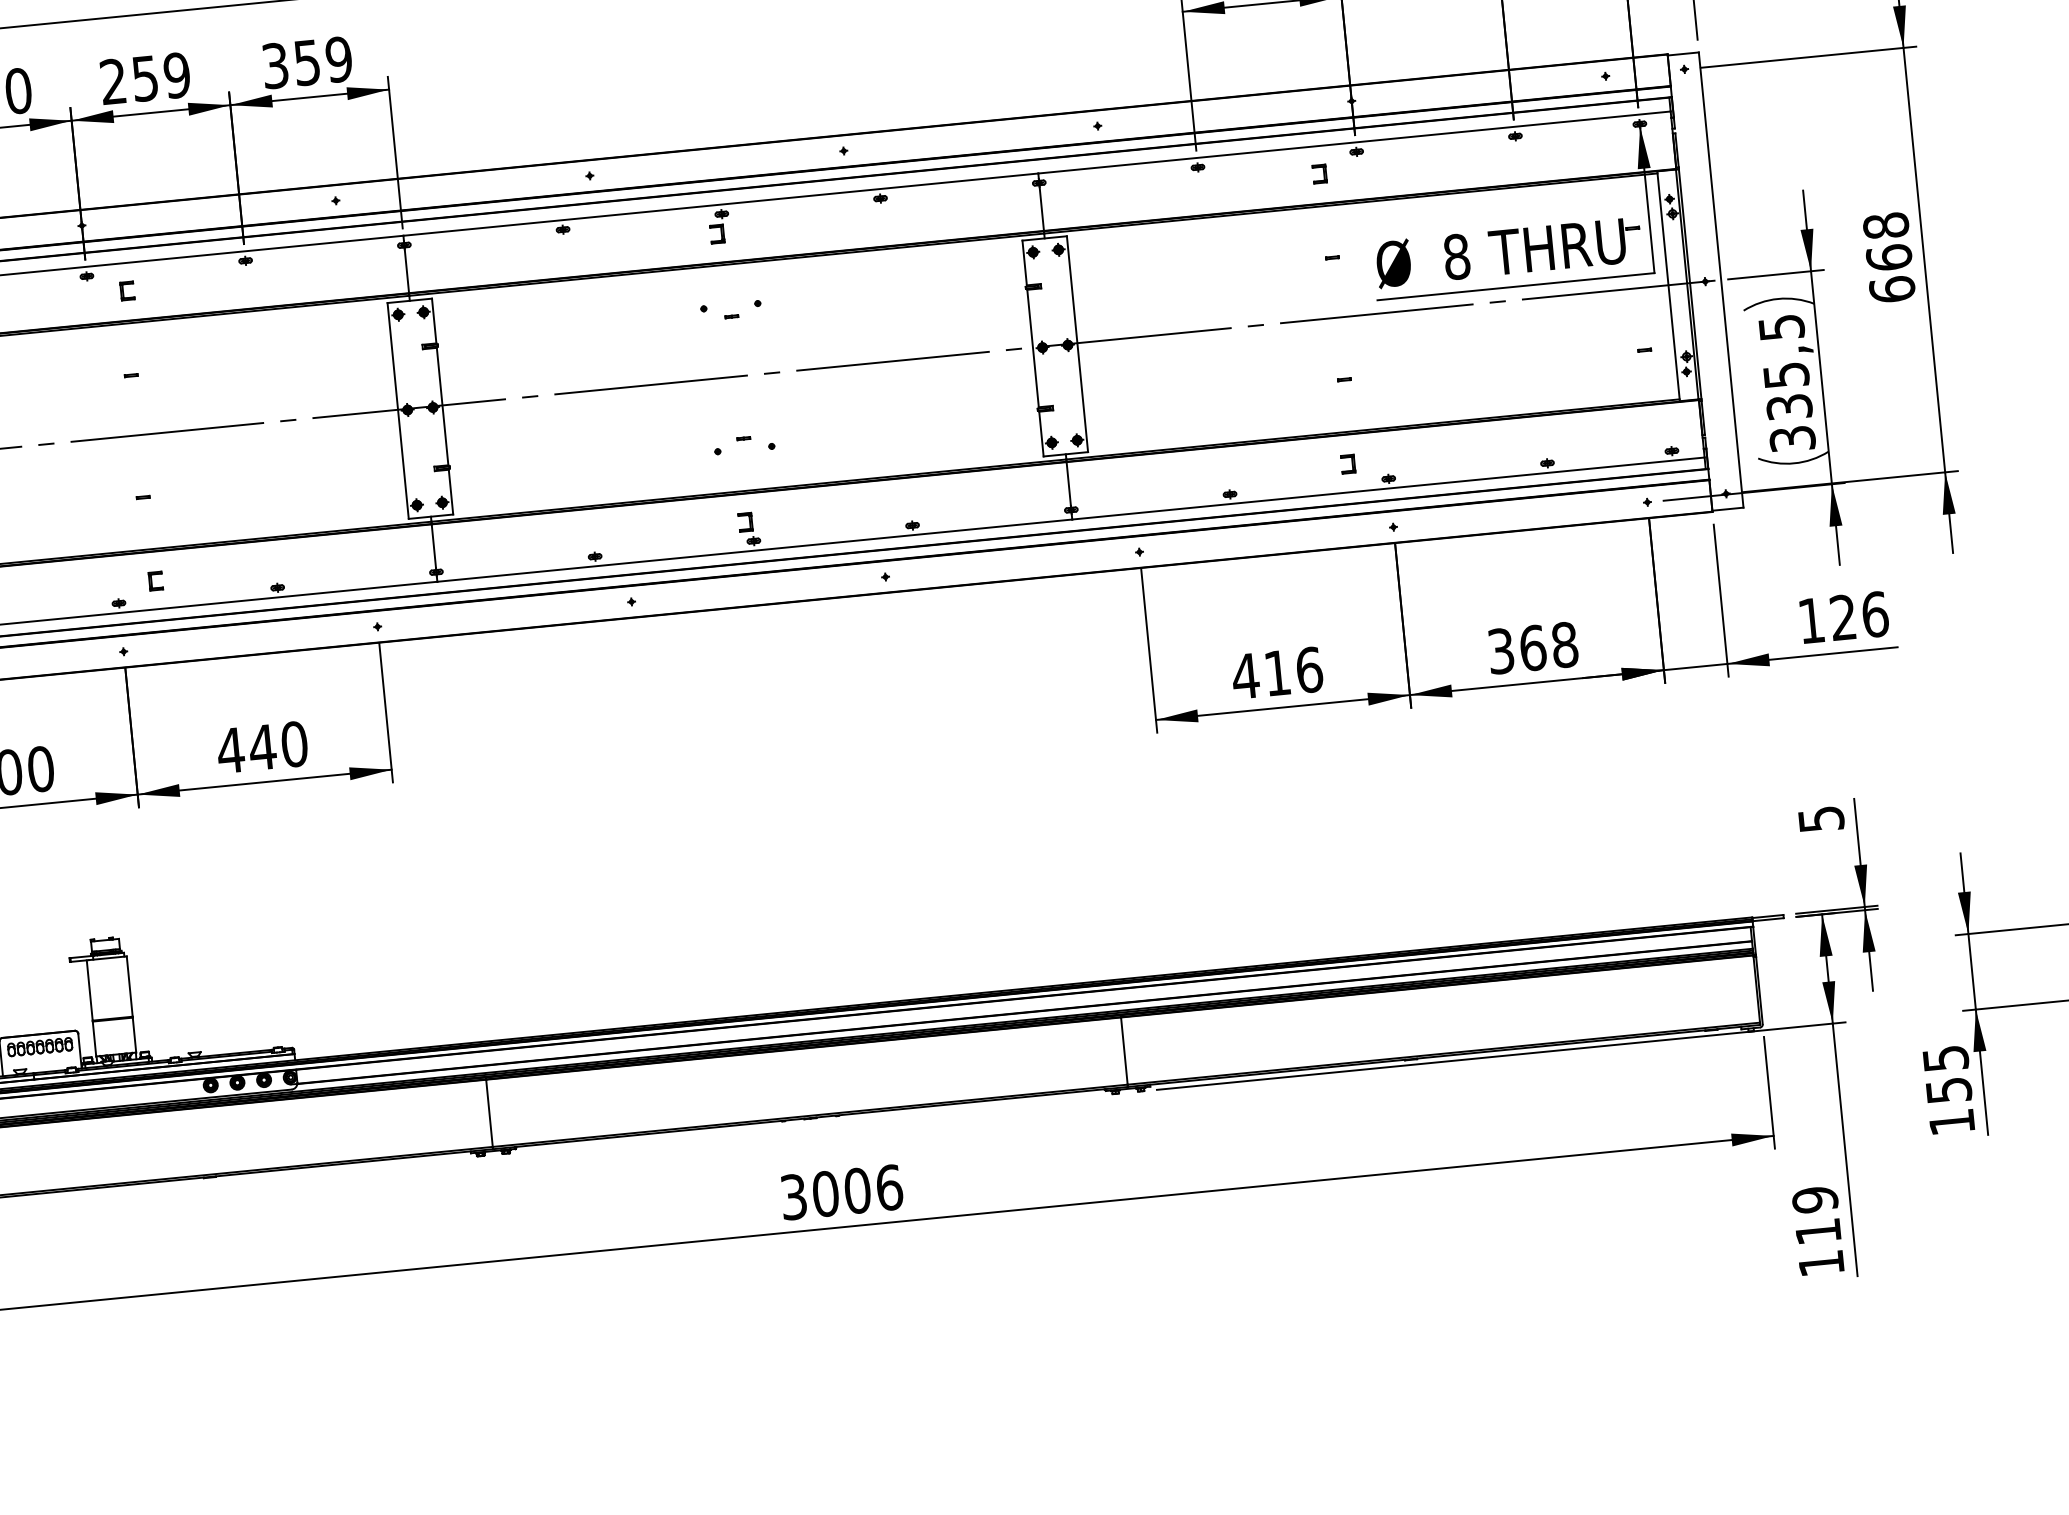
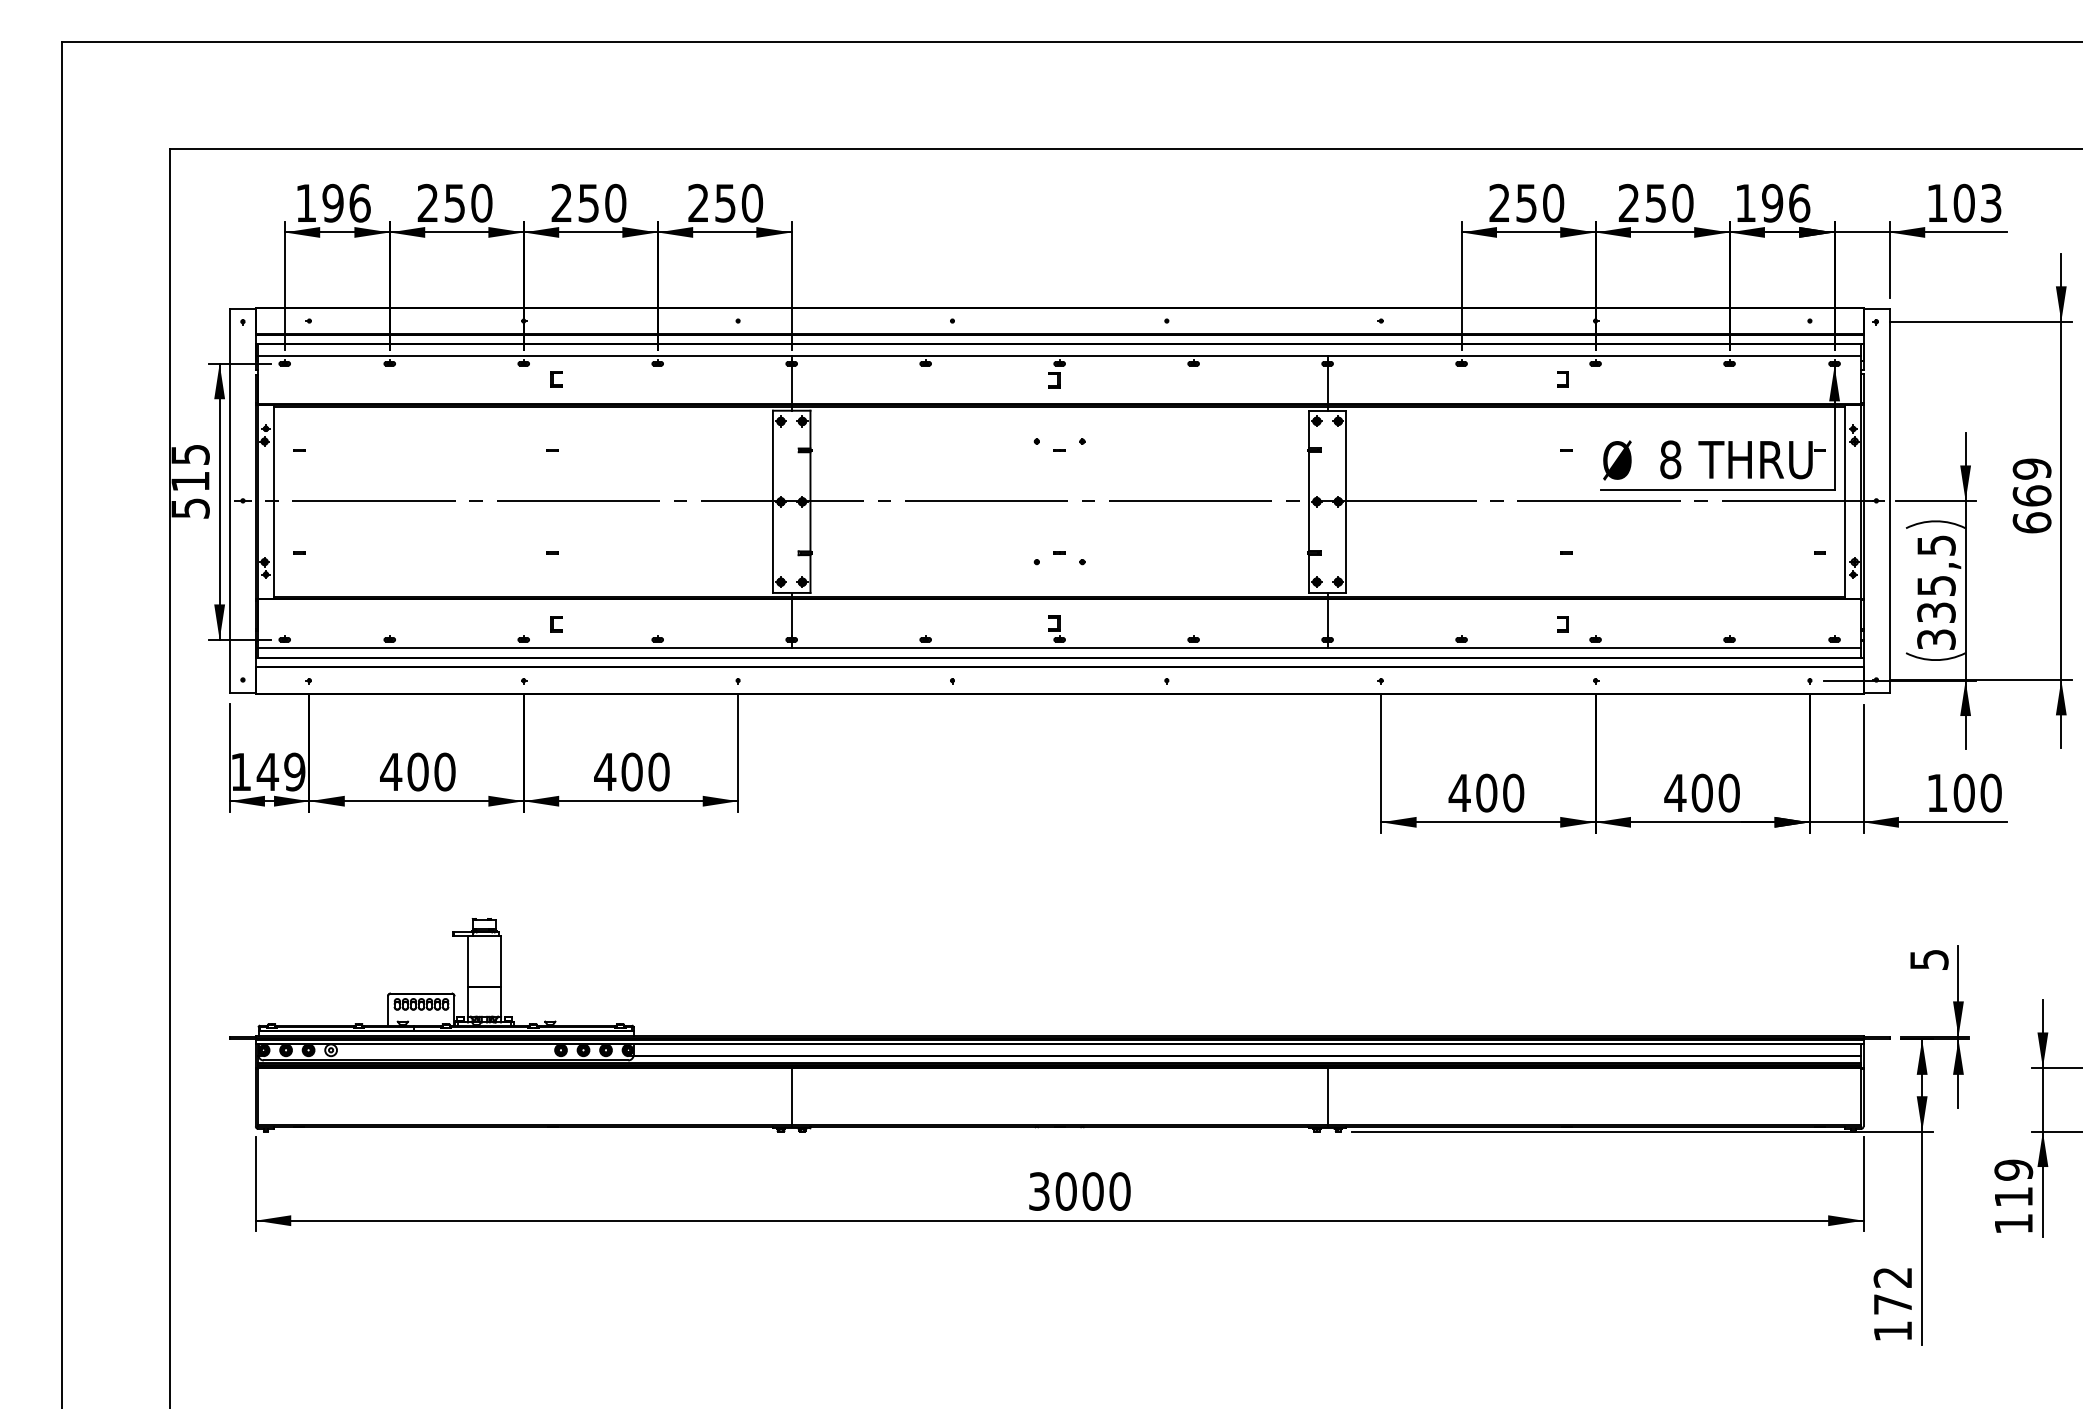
text: (307, 63) -> (725, 203), 359 -> 250
text: (176, 75) -> (615, 203), 259 -> 250
text: (1885, 225) -> (2031, 468), 668 -> 669
text: (1858, 615) -> (1977, 792), 126 -> 100
text: (1531, 647) -> (1701, 792), 368 -> 400
text: (1293, 670) -> (1500, 792), 416 -> 400
text: (261, 746) -> (631, 771), 440 -> 400
text: (1947, 1074) -> (2013, 1183), 155 -> 119
text: (888, 1187) -> (1119, 1191), 3006 -> 3000
text: (1816, 1215) -> (1892, 1290), 119 -> 172

